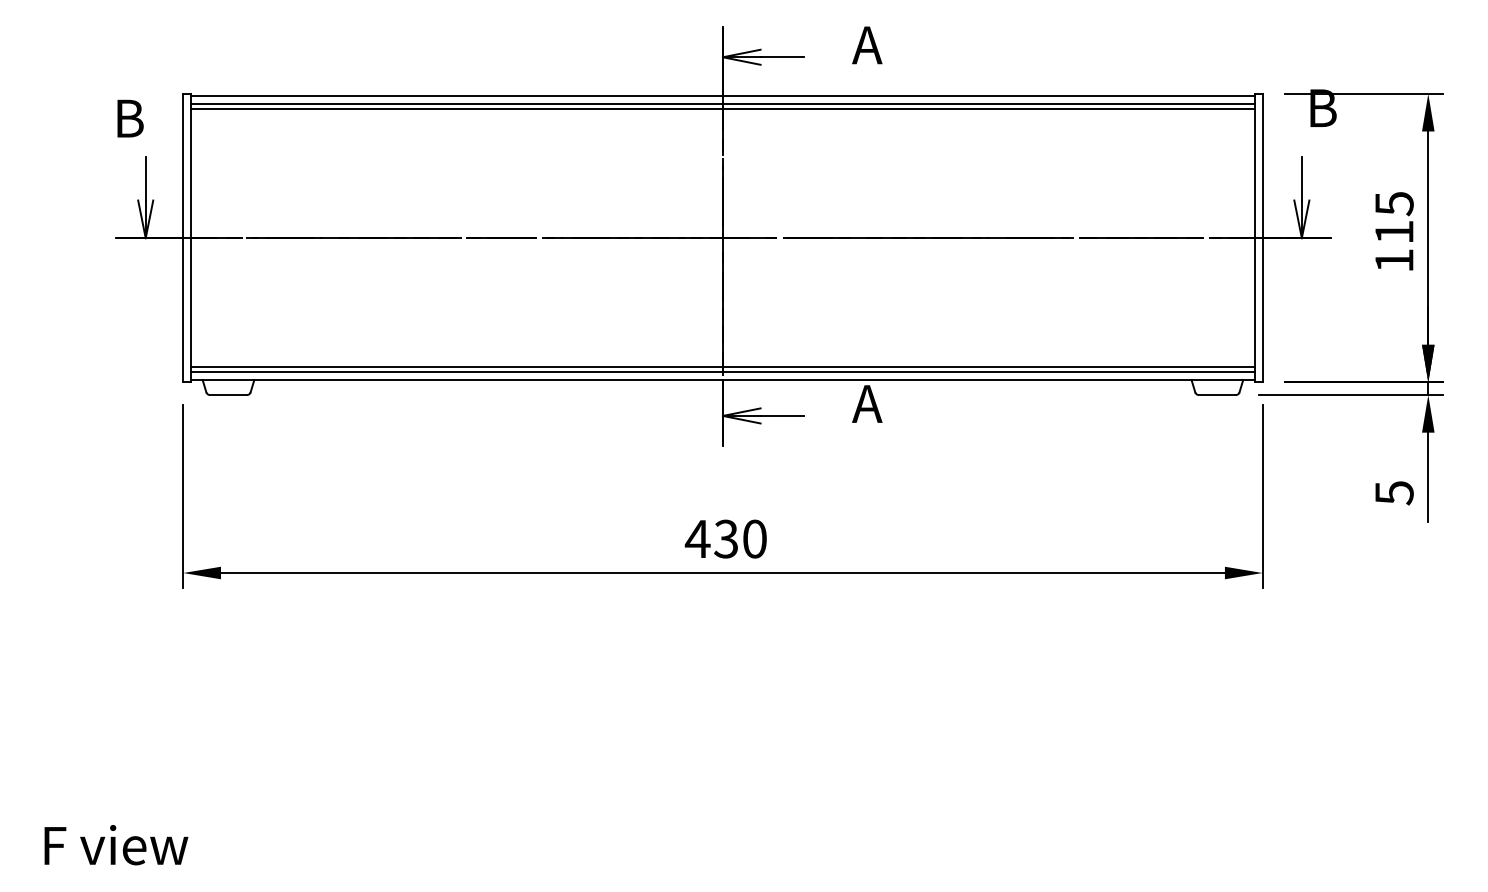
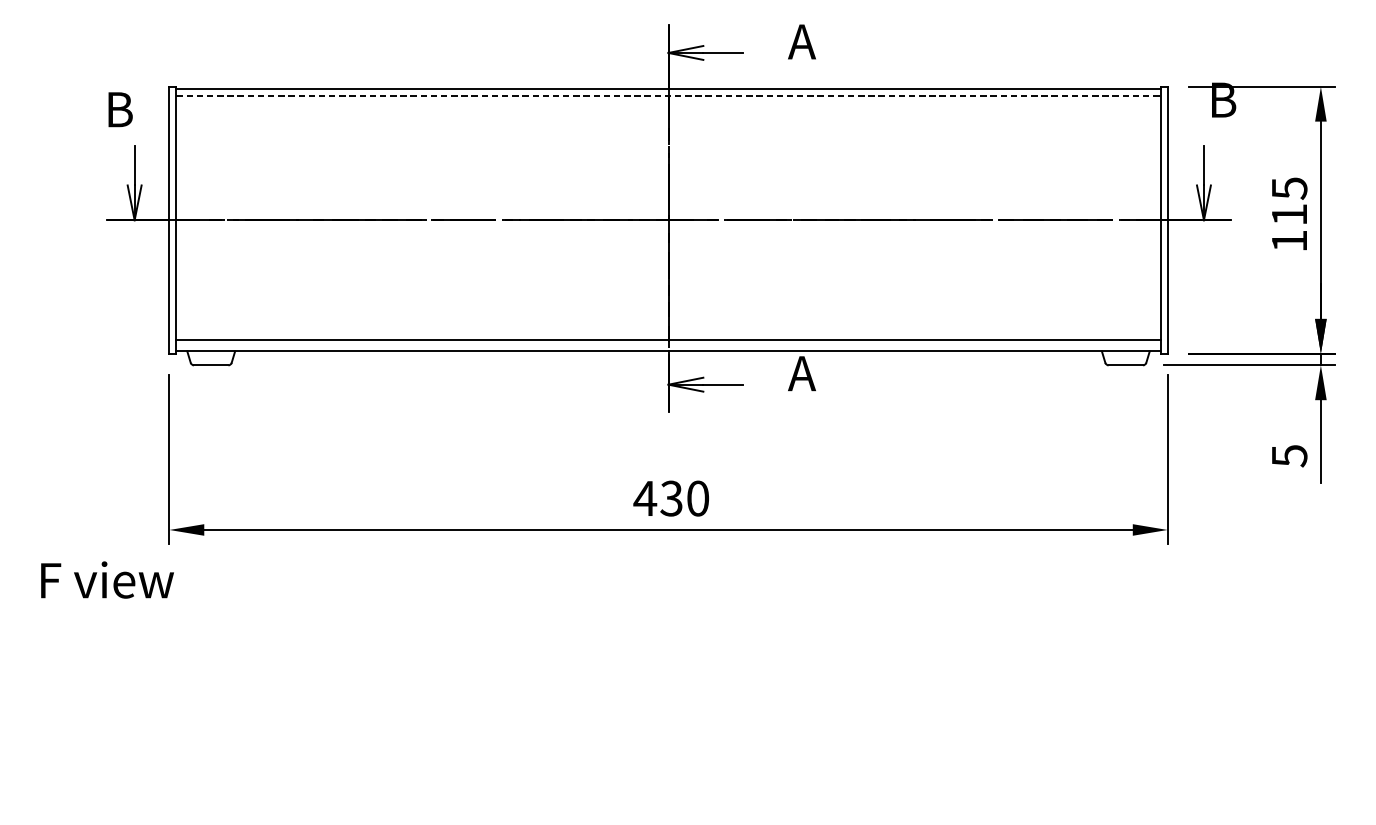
line: (723, 103) -> (669, 95), solid -> dashed
line: (722, 108) -> (668, 100), removed
line: (722, 372) -> (668, 344), removed
text: (116, 845) -> (107, 580), moved

